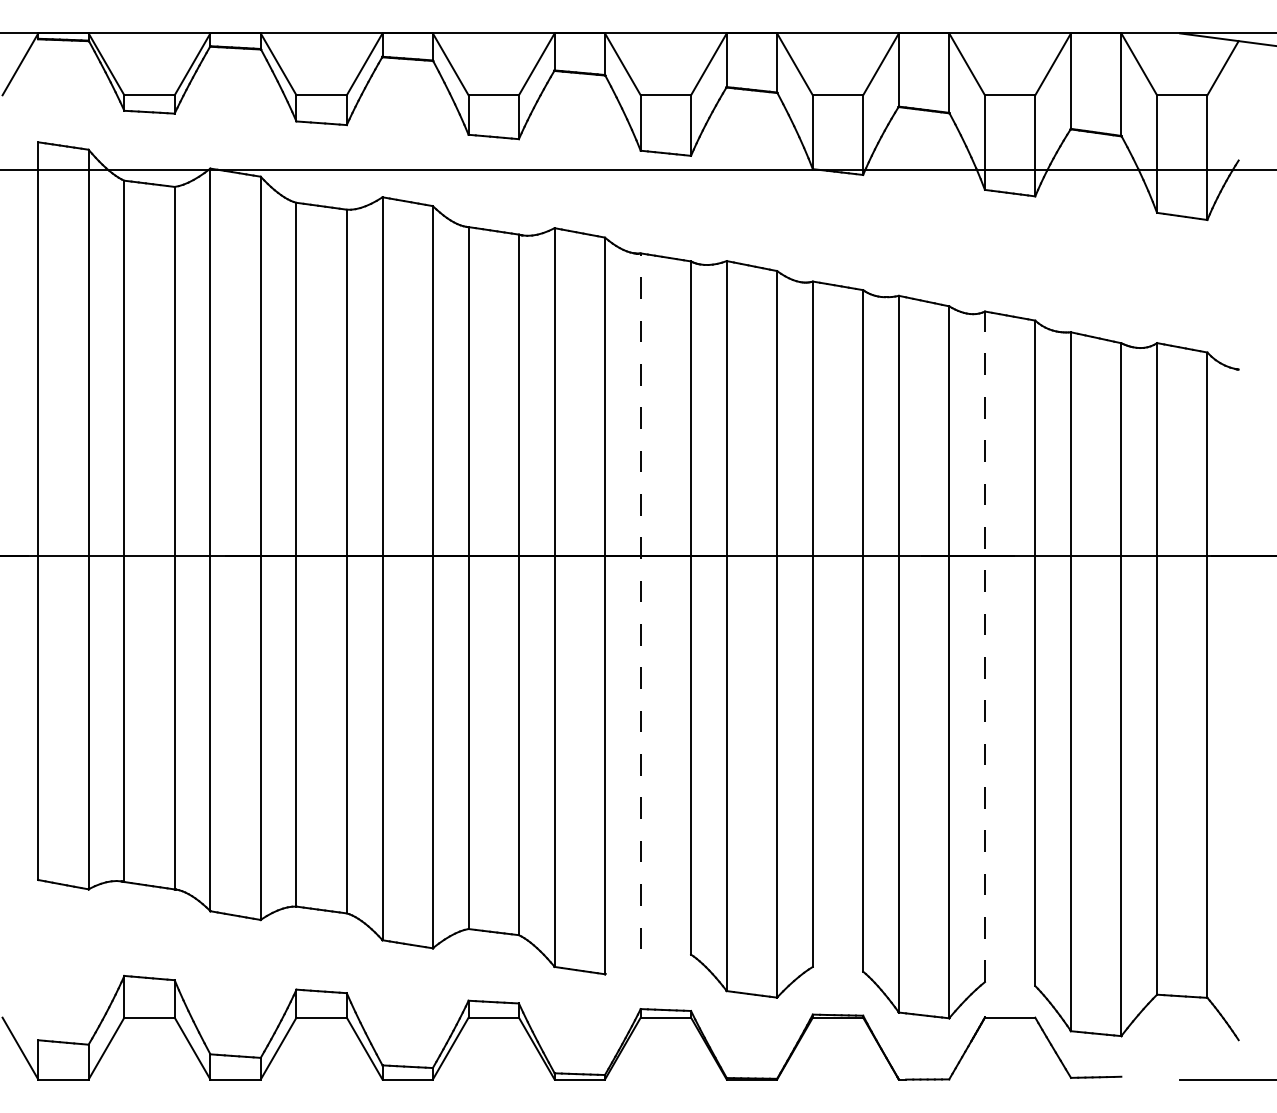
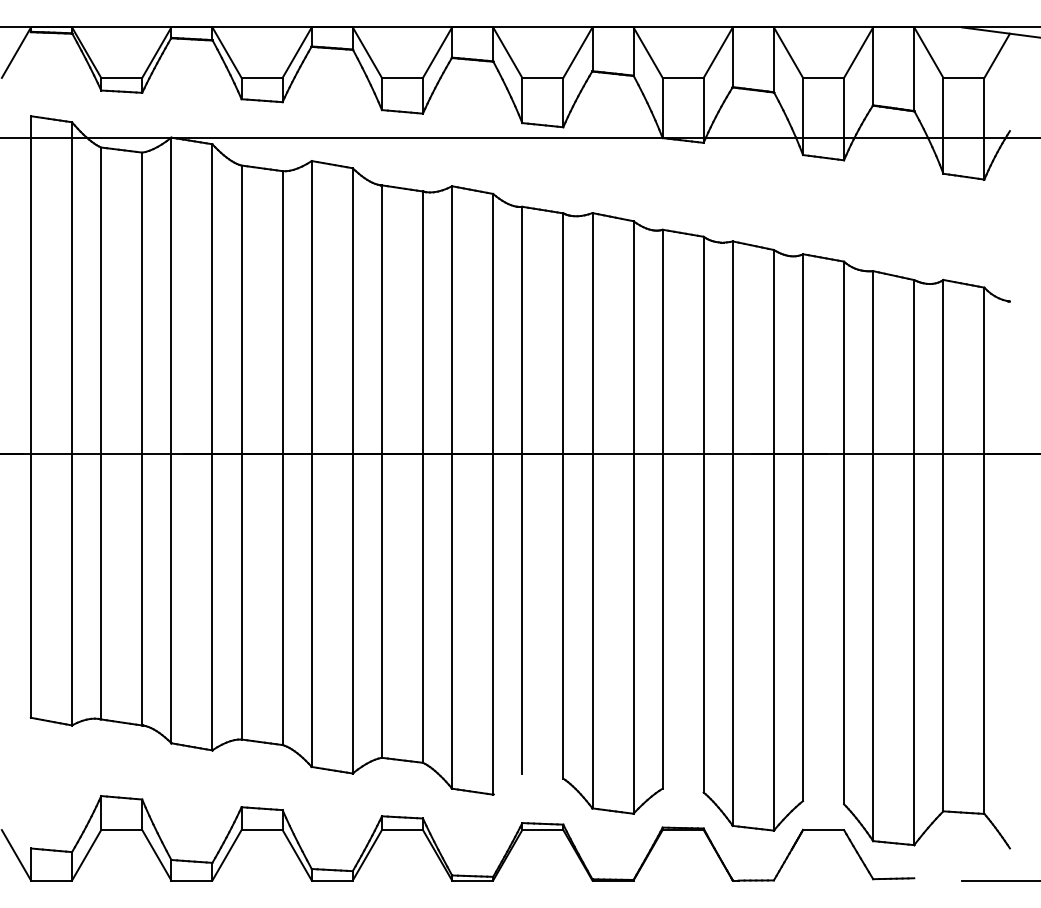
line: (640, 601) -> (522, 490), dashed -> solid
line: (984, 646) -> (802, 527), dashed -> solid

